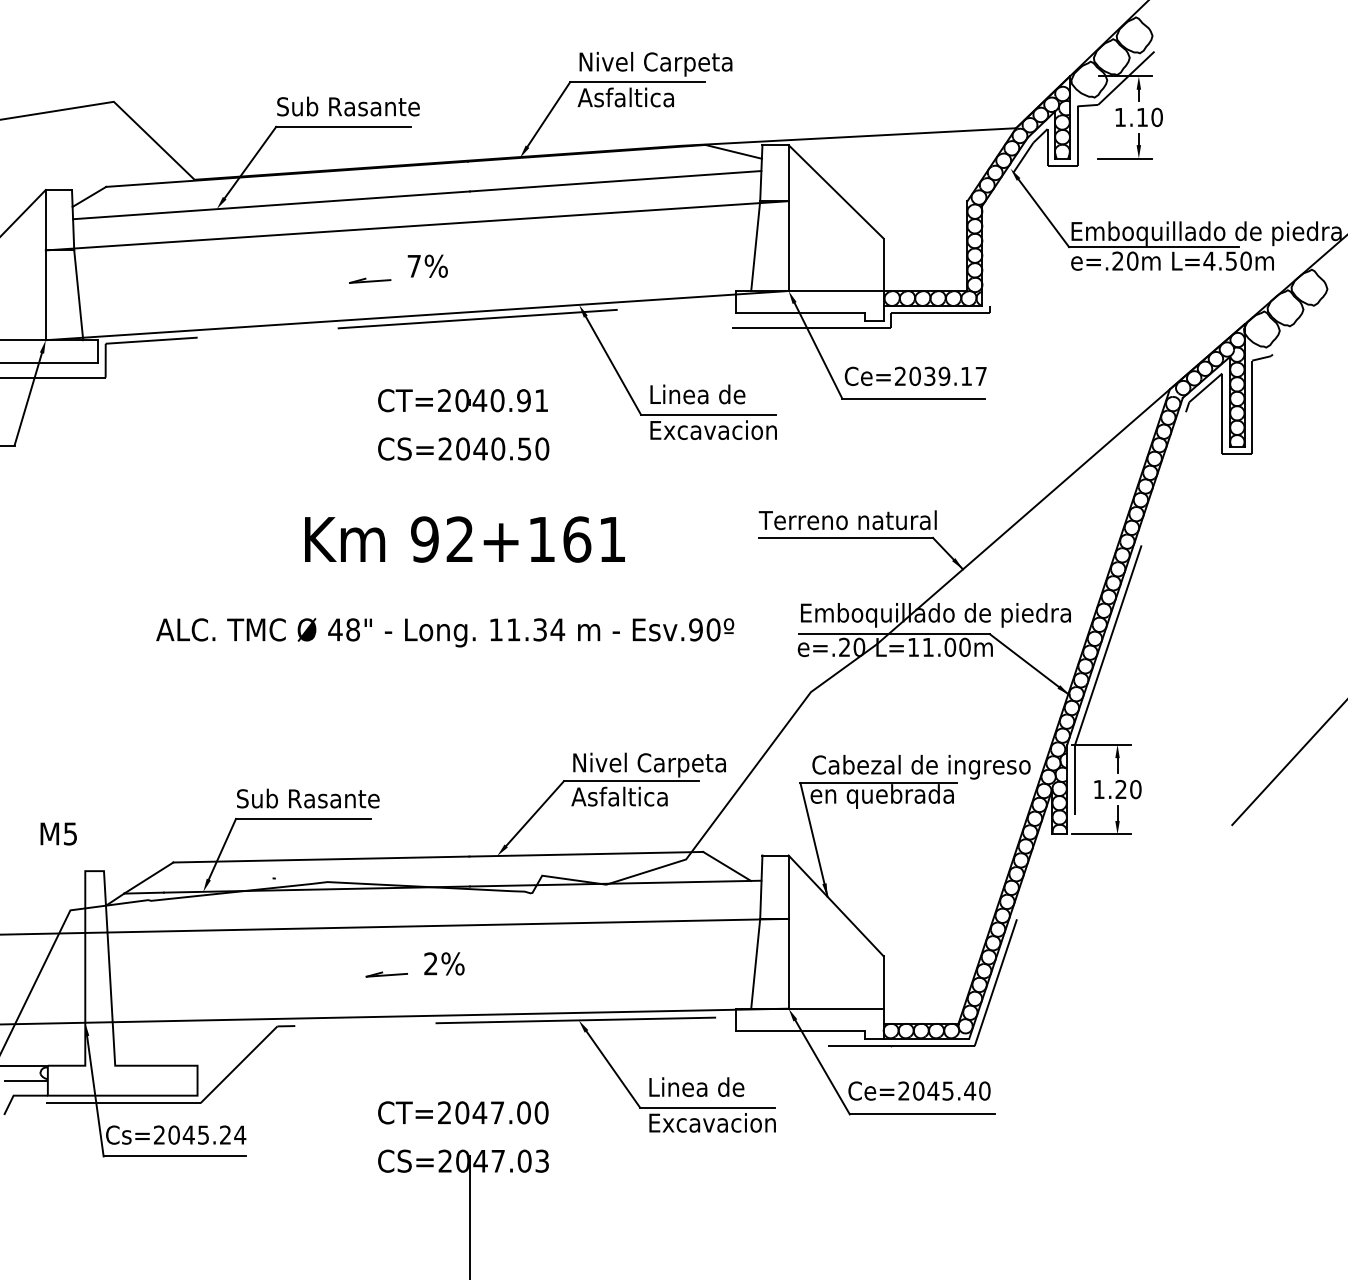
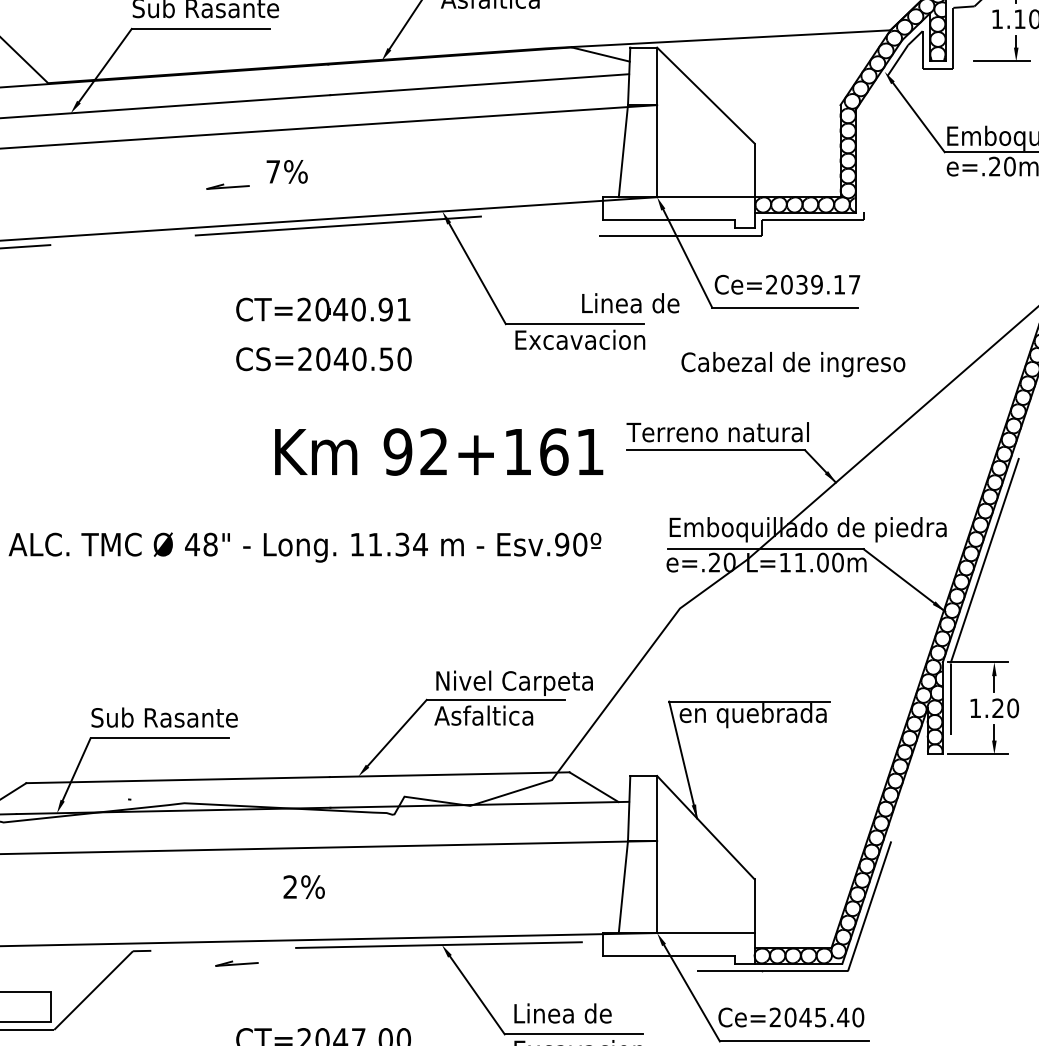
text: (697, 394) -> (630, 303), moved
text: (464, 539) -> (438, 451), moved
text: (921, 767) -> (793, 364), moved
part: (386, 974) -> (236, 963), moved

